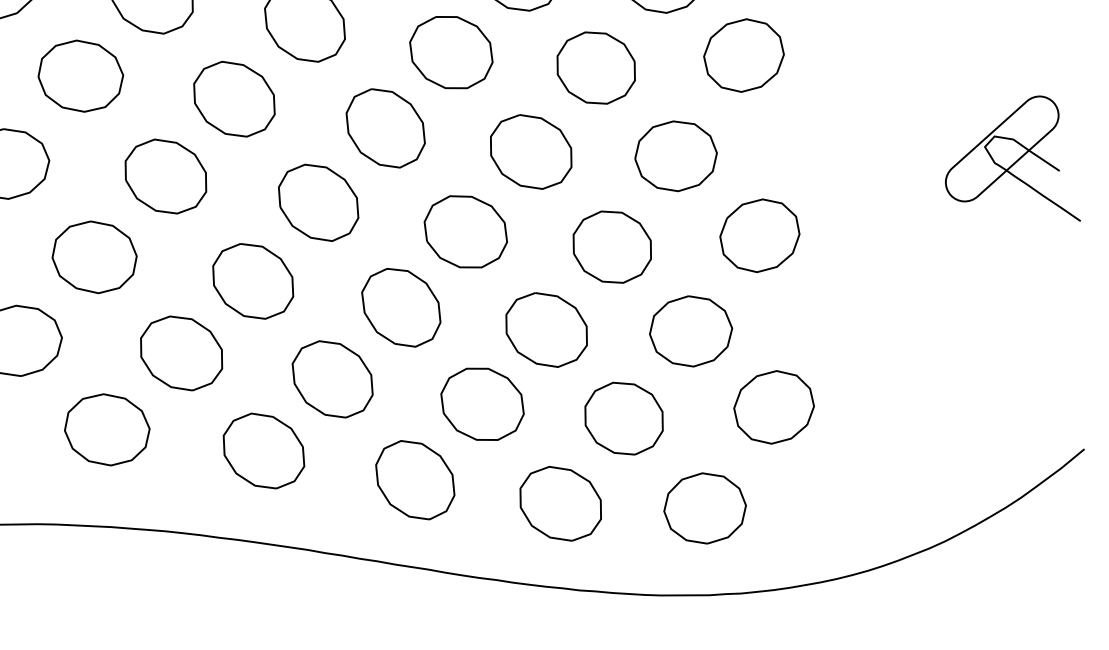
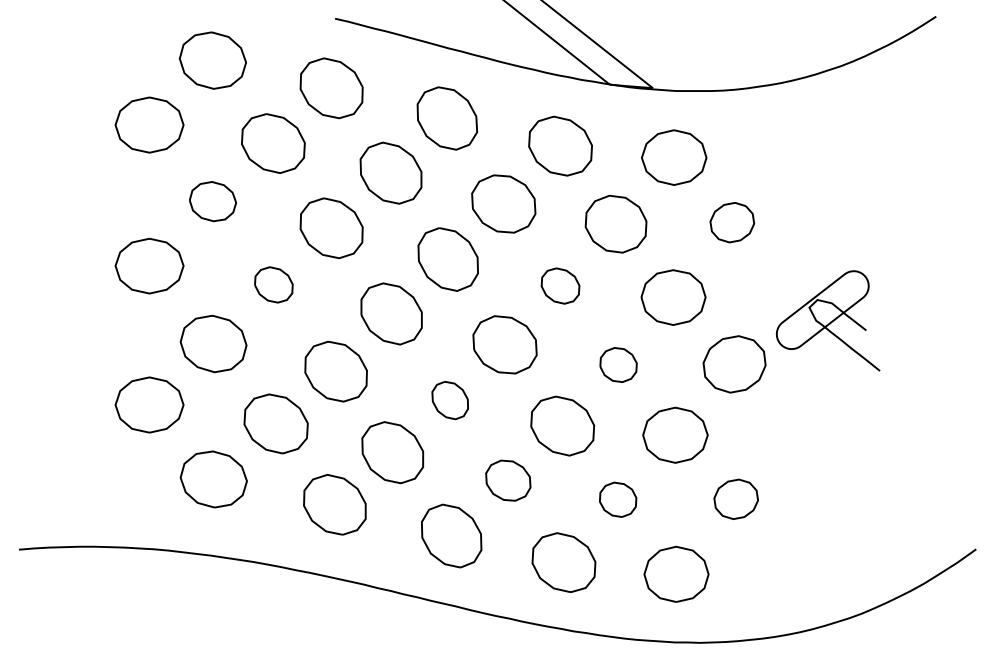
part: (744, 55) -> (732, 222), size x0.7
part: (80, 76) -> (212, 201), size x0.7
part: (531, 151) -> (560, 285), size x0.6
part: (1009, 161) -> (827, 320), moved
part: (165, 176) -> (273, 284), size x0.6
part: (612, 246) -> (618, 364), size x0.6
part: (400, 307) -> (449, 400), size x0.6
part: (481, 404) -> (507, 480), size x0.7
part: (774, 407) -> (736, 499), size x0.7
part: (623, 418) -> (617, 499), size x0.6

